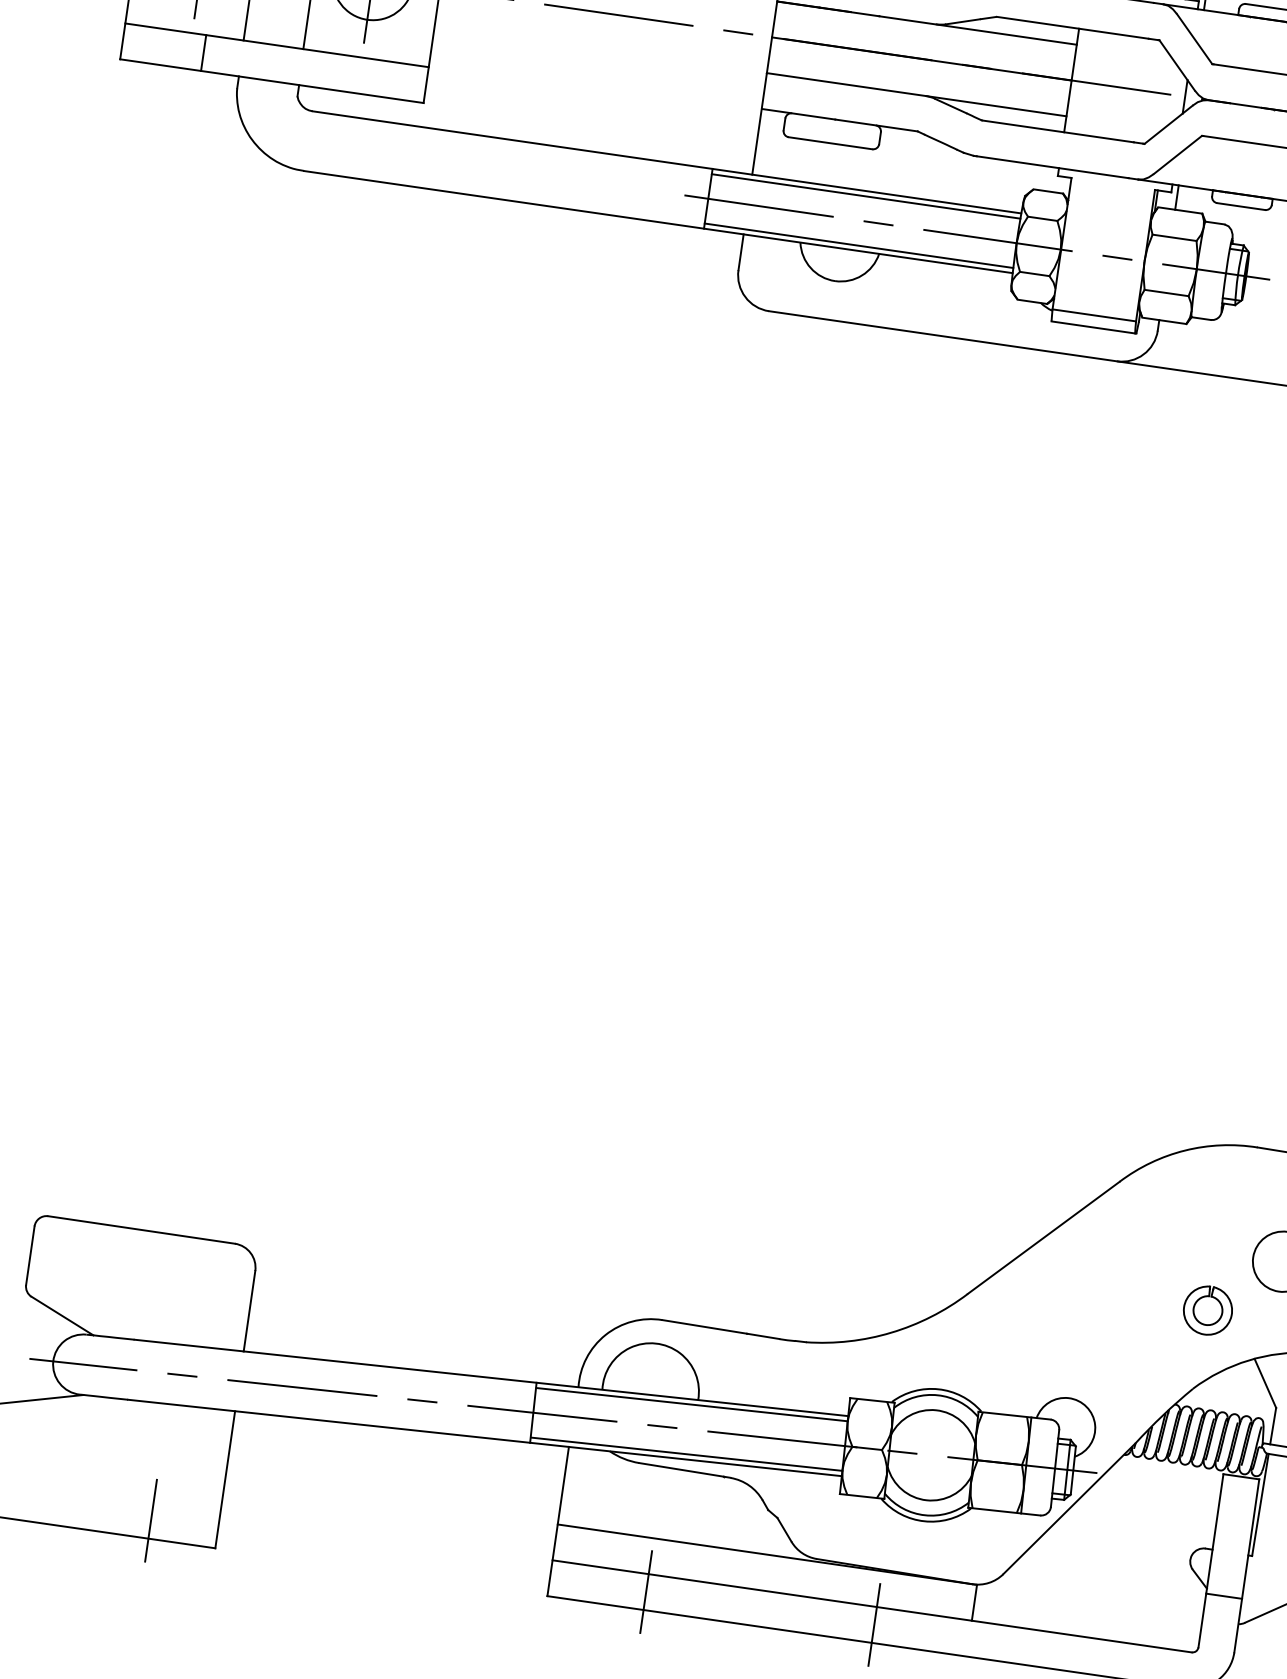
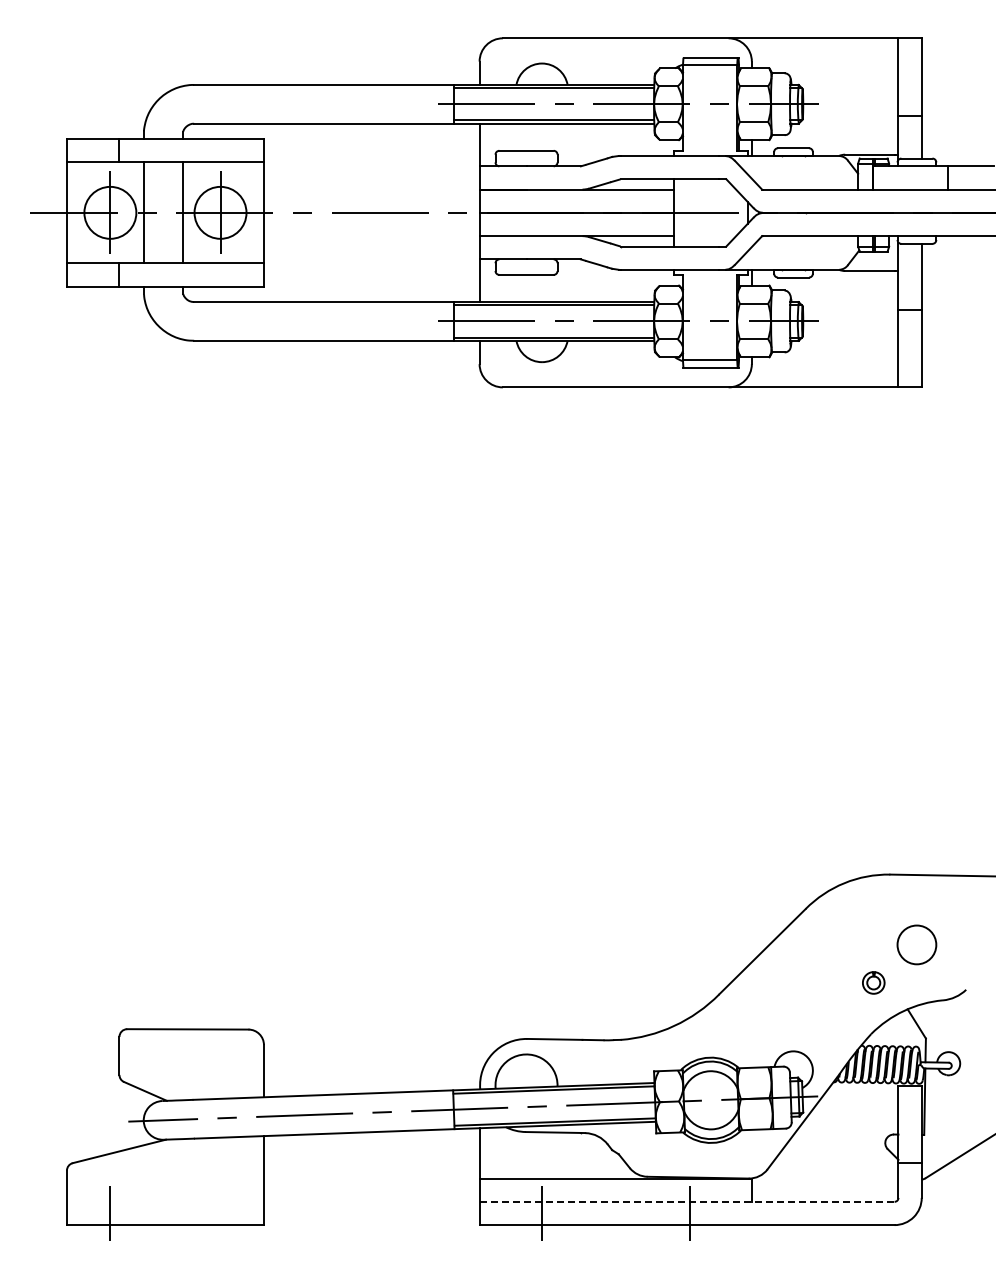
part: (1207, 1309) -> (873, 982), size x0.7
line: (150, 1520) -> (220, 1213), removed
line: (872, 1605) -> (687, 1201), solid -> dashed

